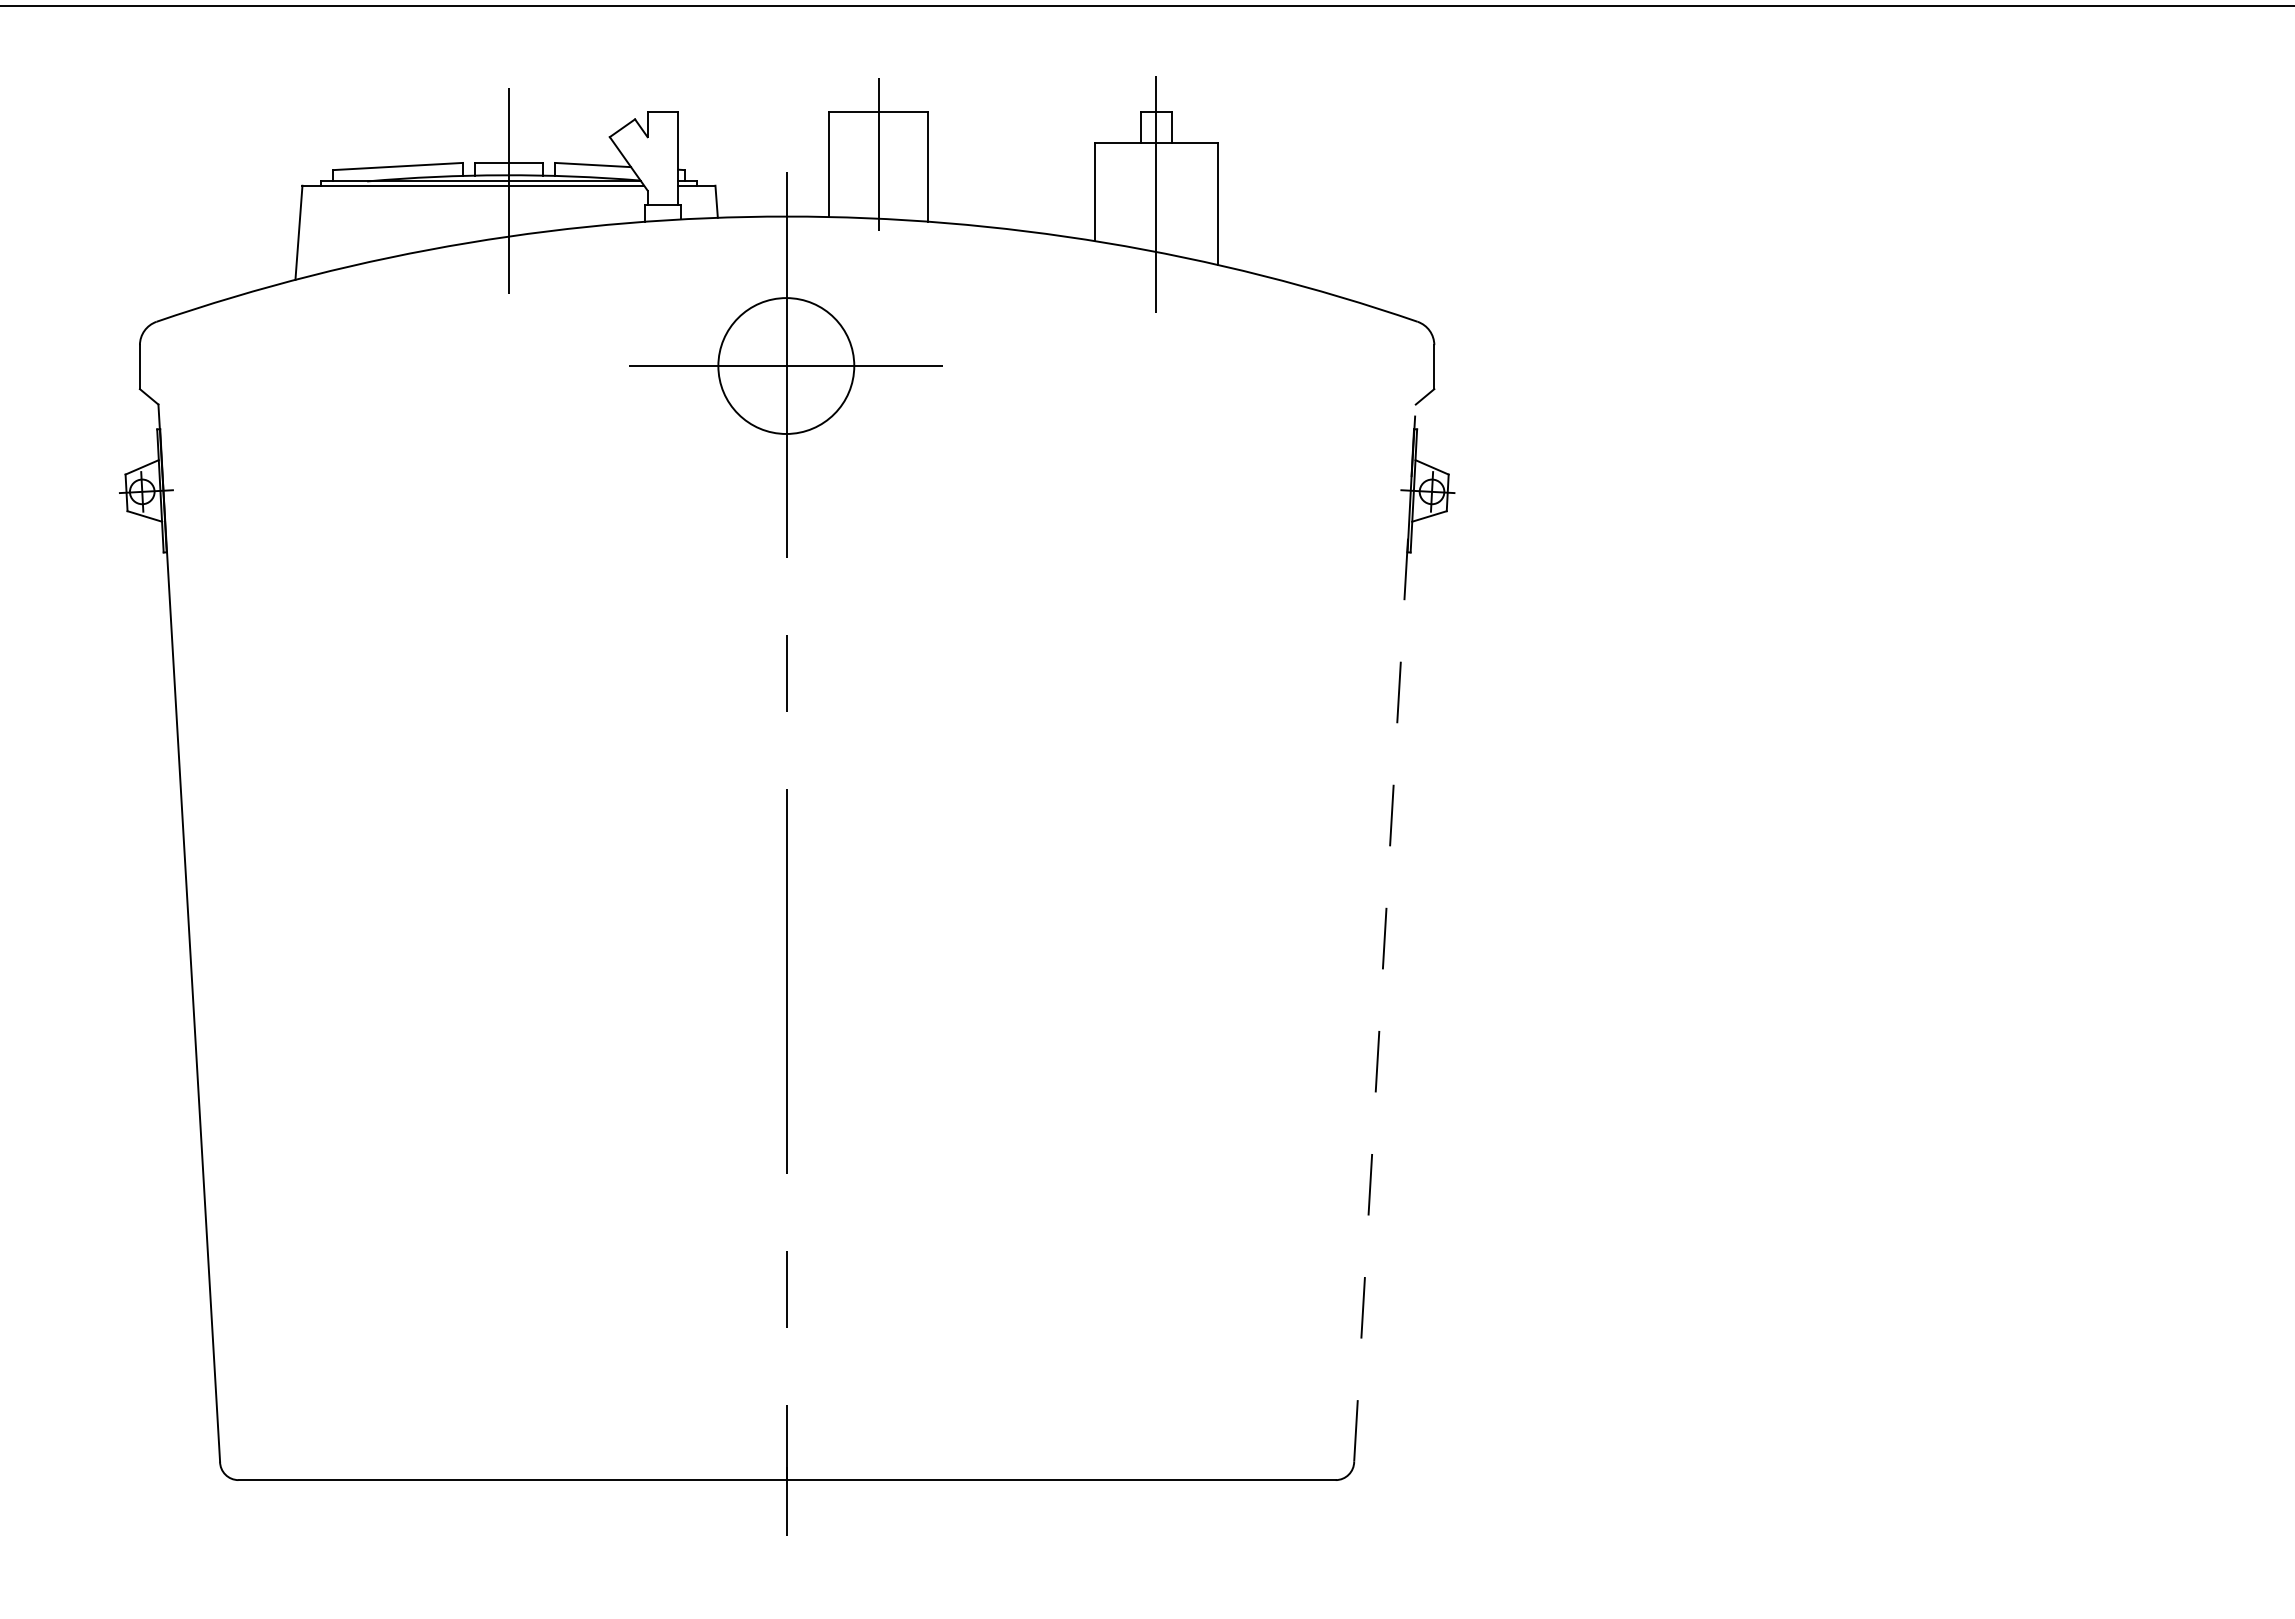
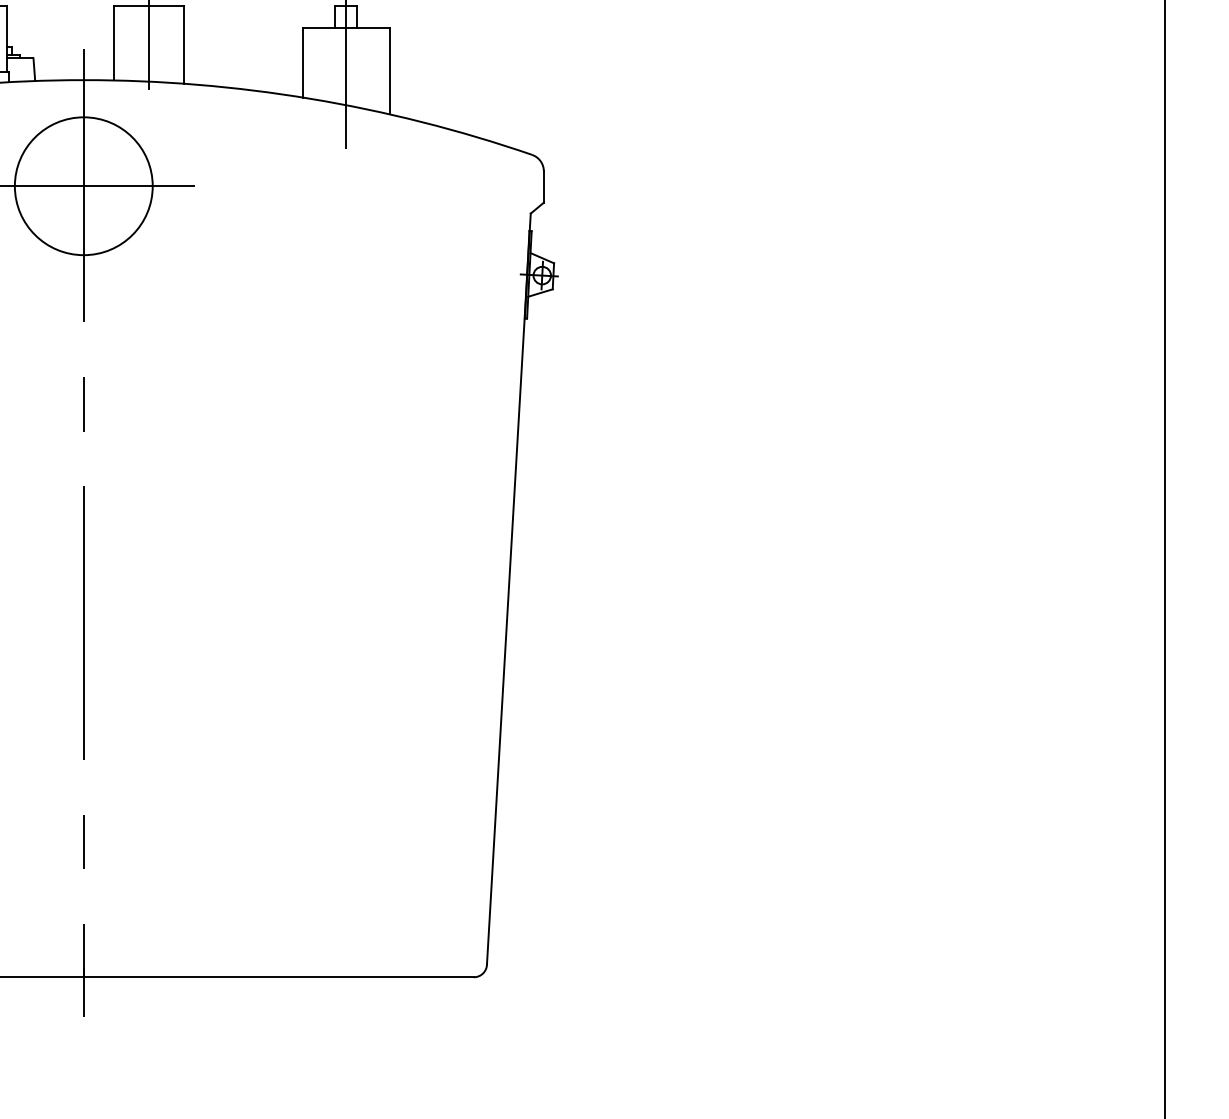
circle: (786, 365) -> (83, 185), size x1.43
line: (1385, 932) -> (509, 588), dashed -> solid

